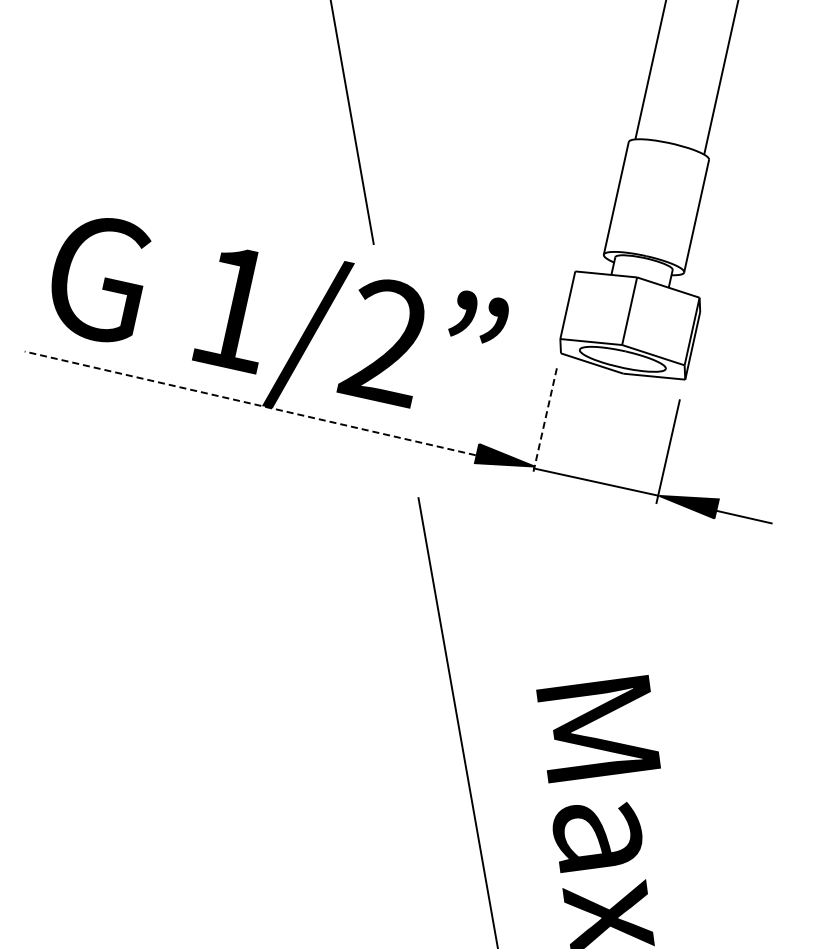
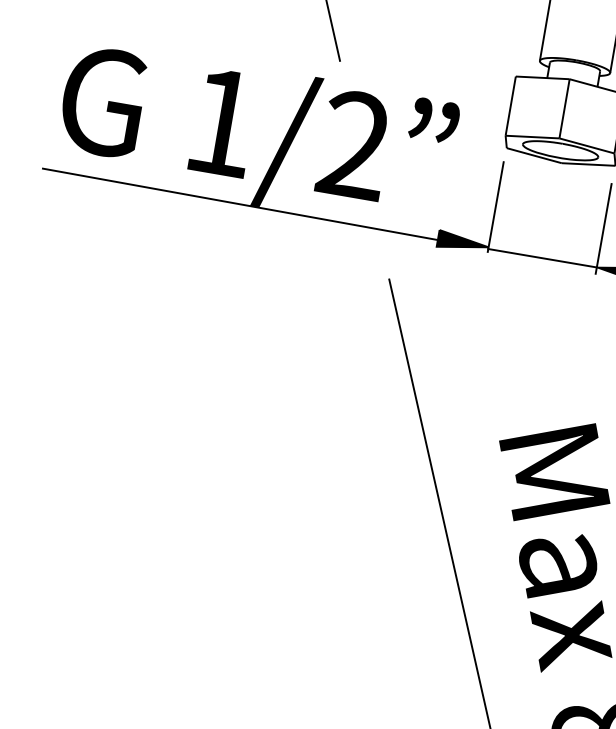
line: (249, 403) -> (238, 204), dashed -> solid
line: (545, 420) -> (496, 206), dashed -> solid

